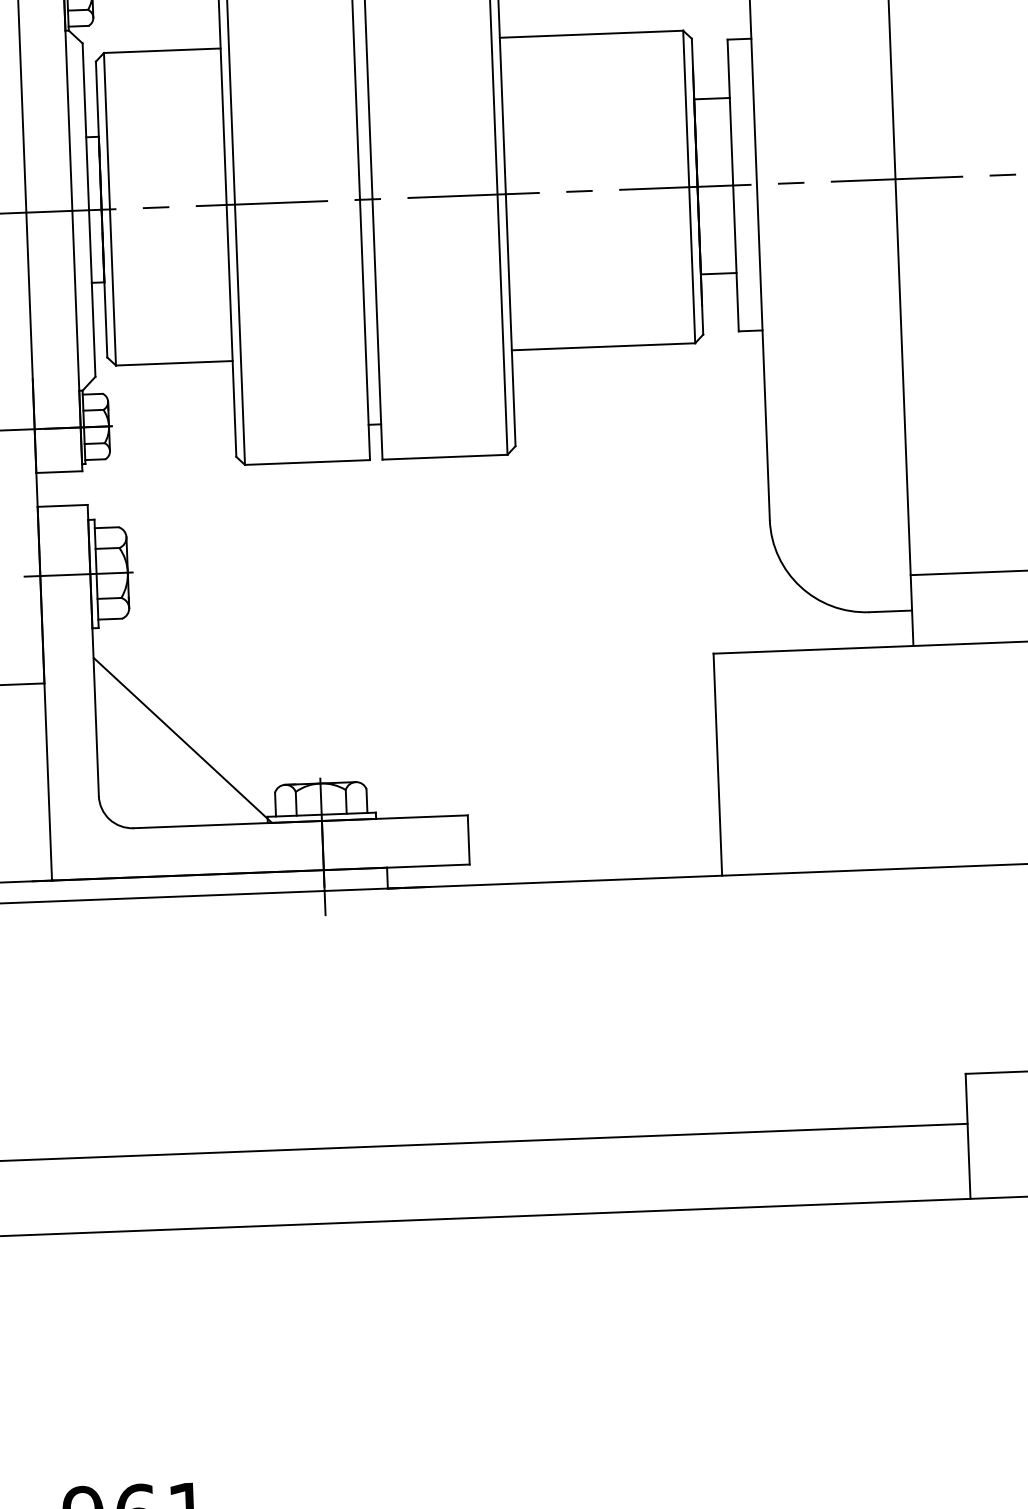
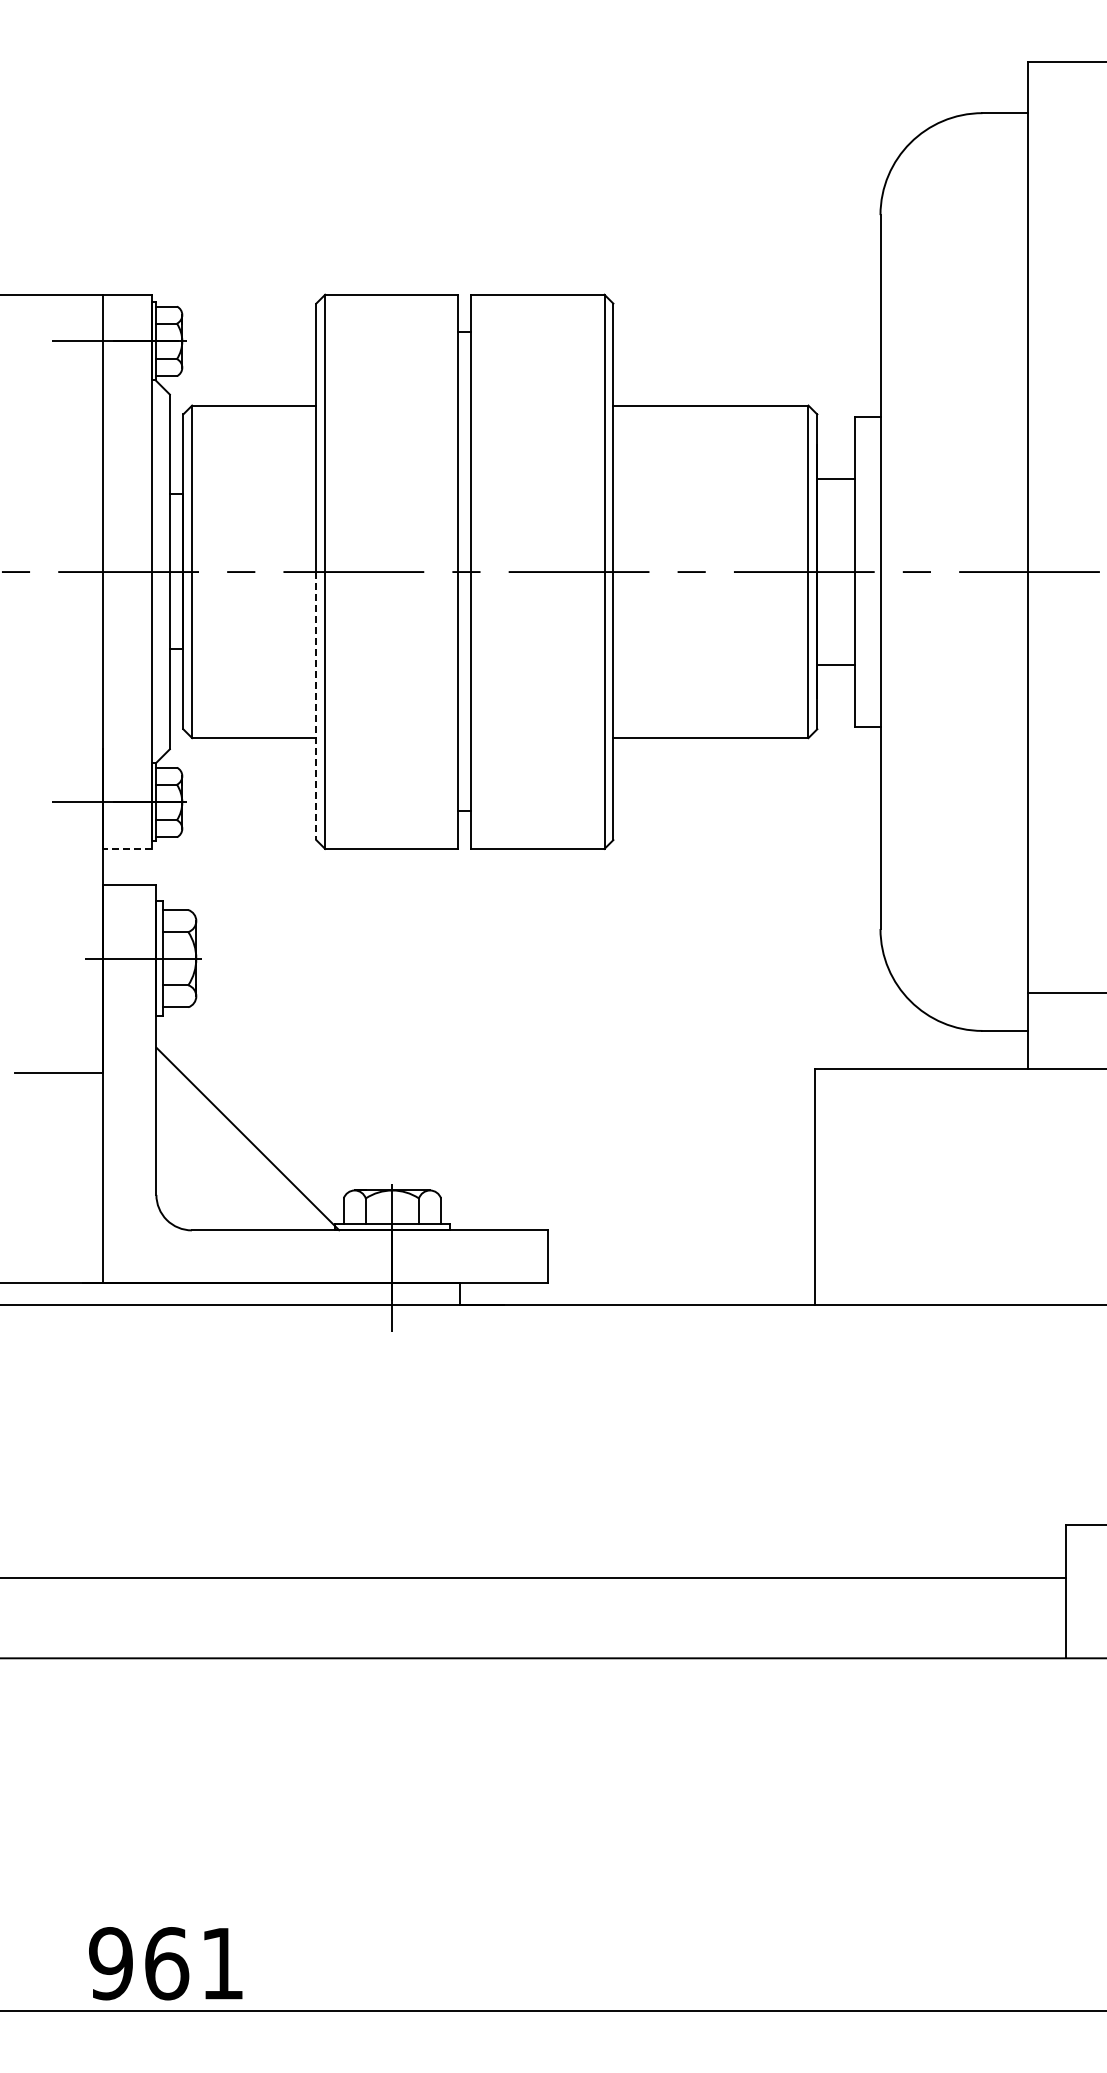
line: (231, 331) -> (316, 706), solid -> dashed
line: (59, 472) -> (127, 849), solid -> dashed

